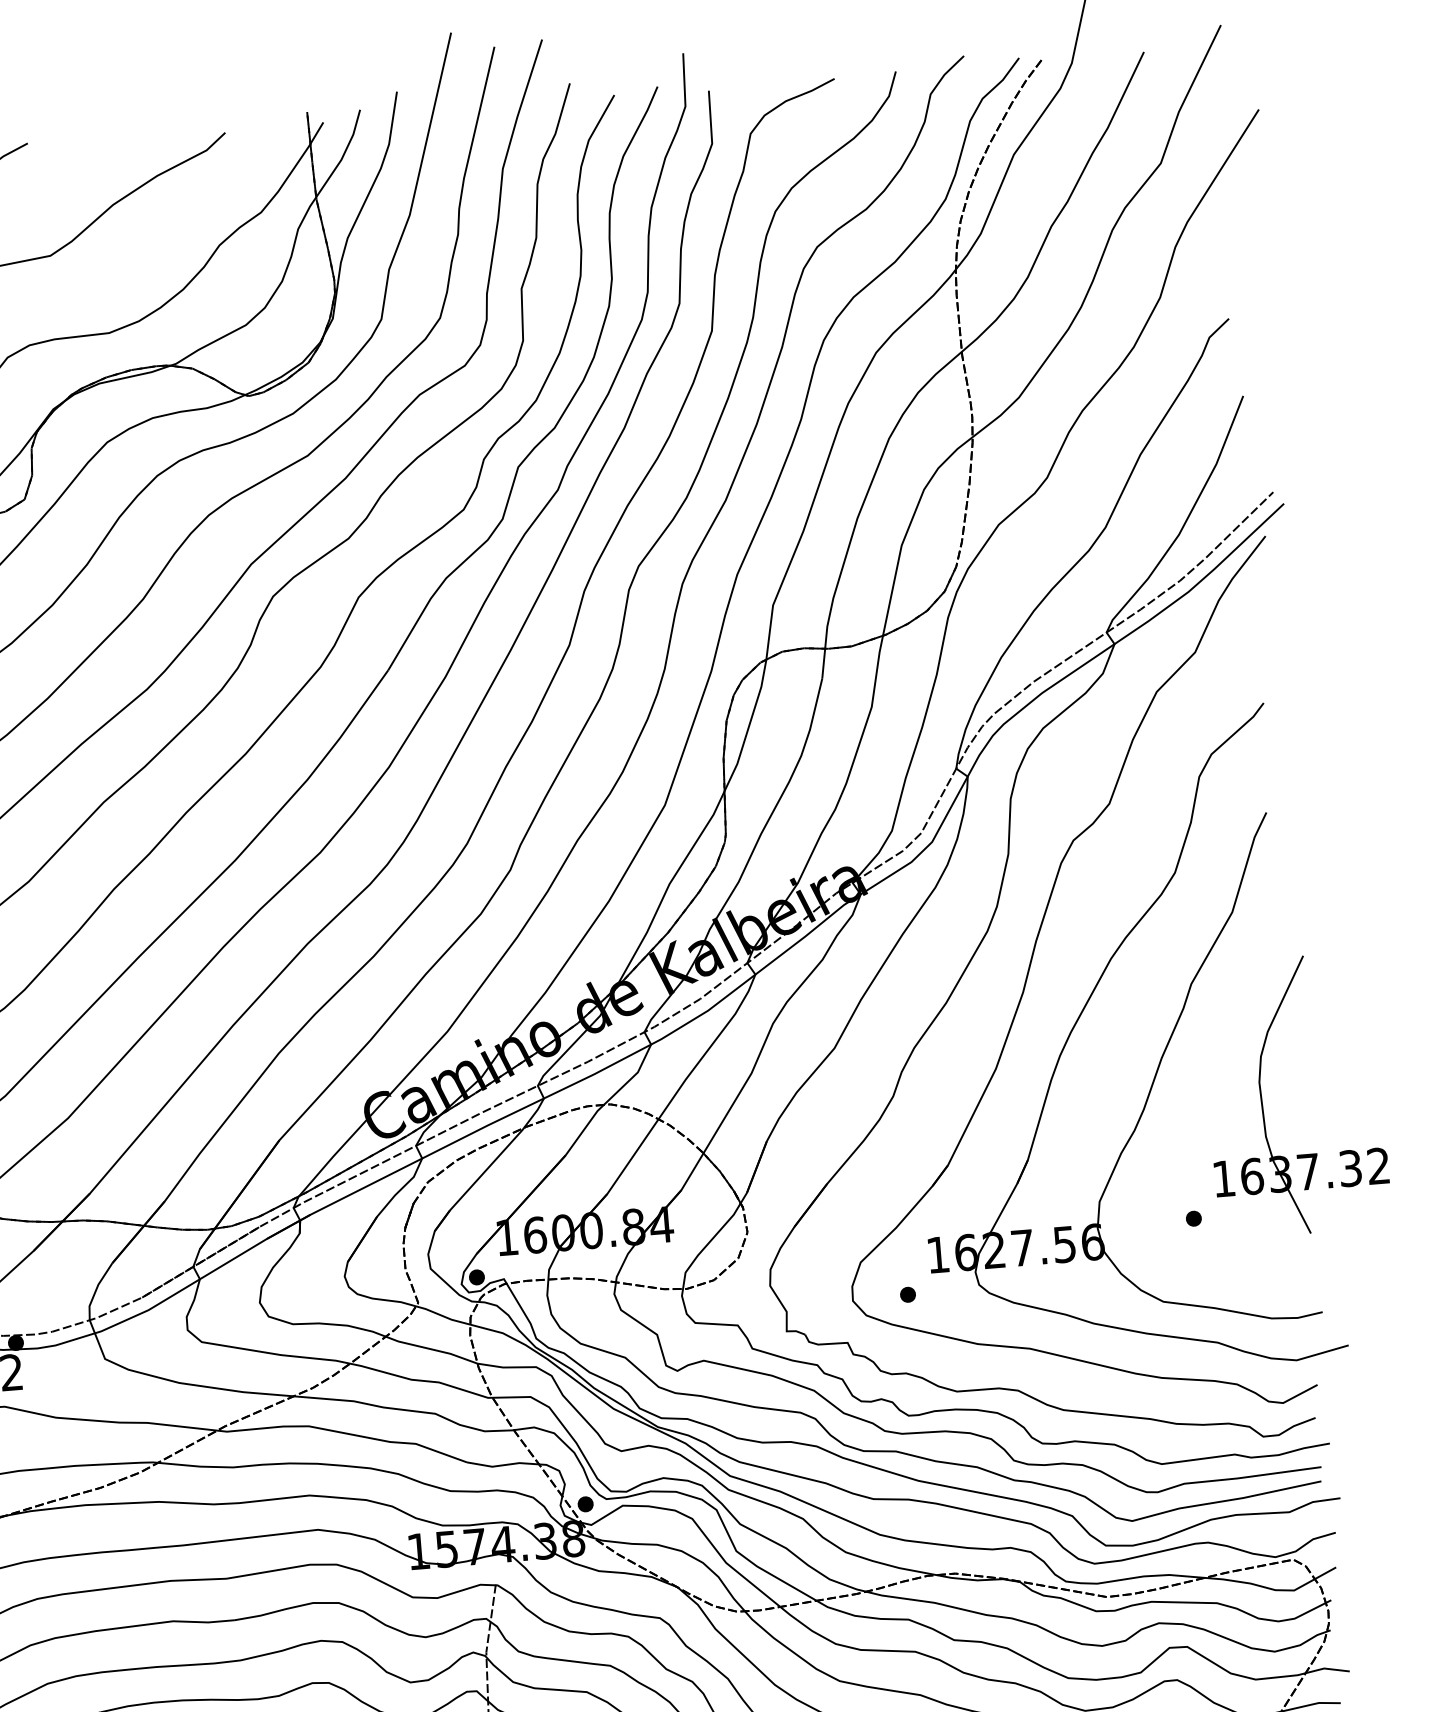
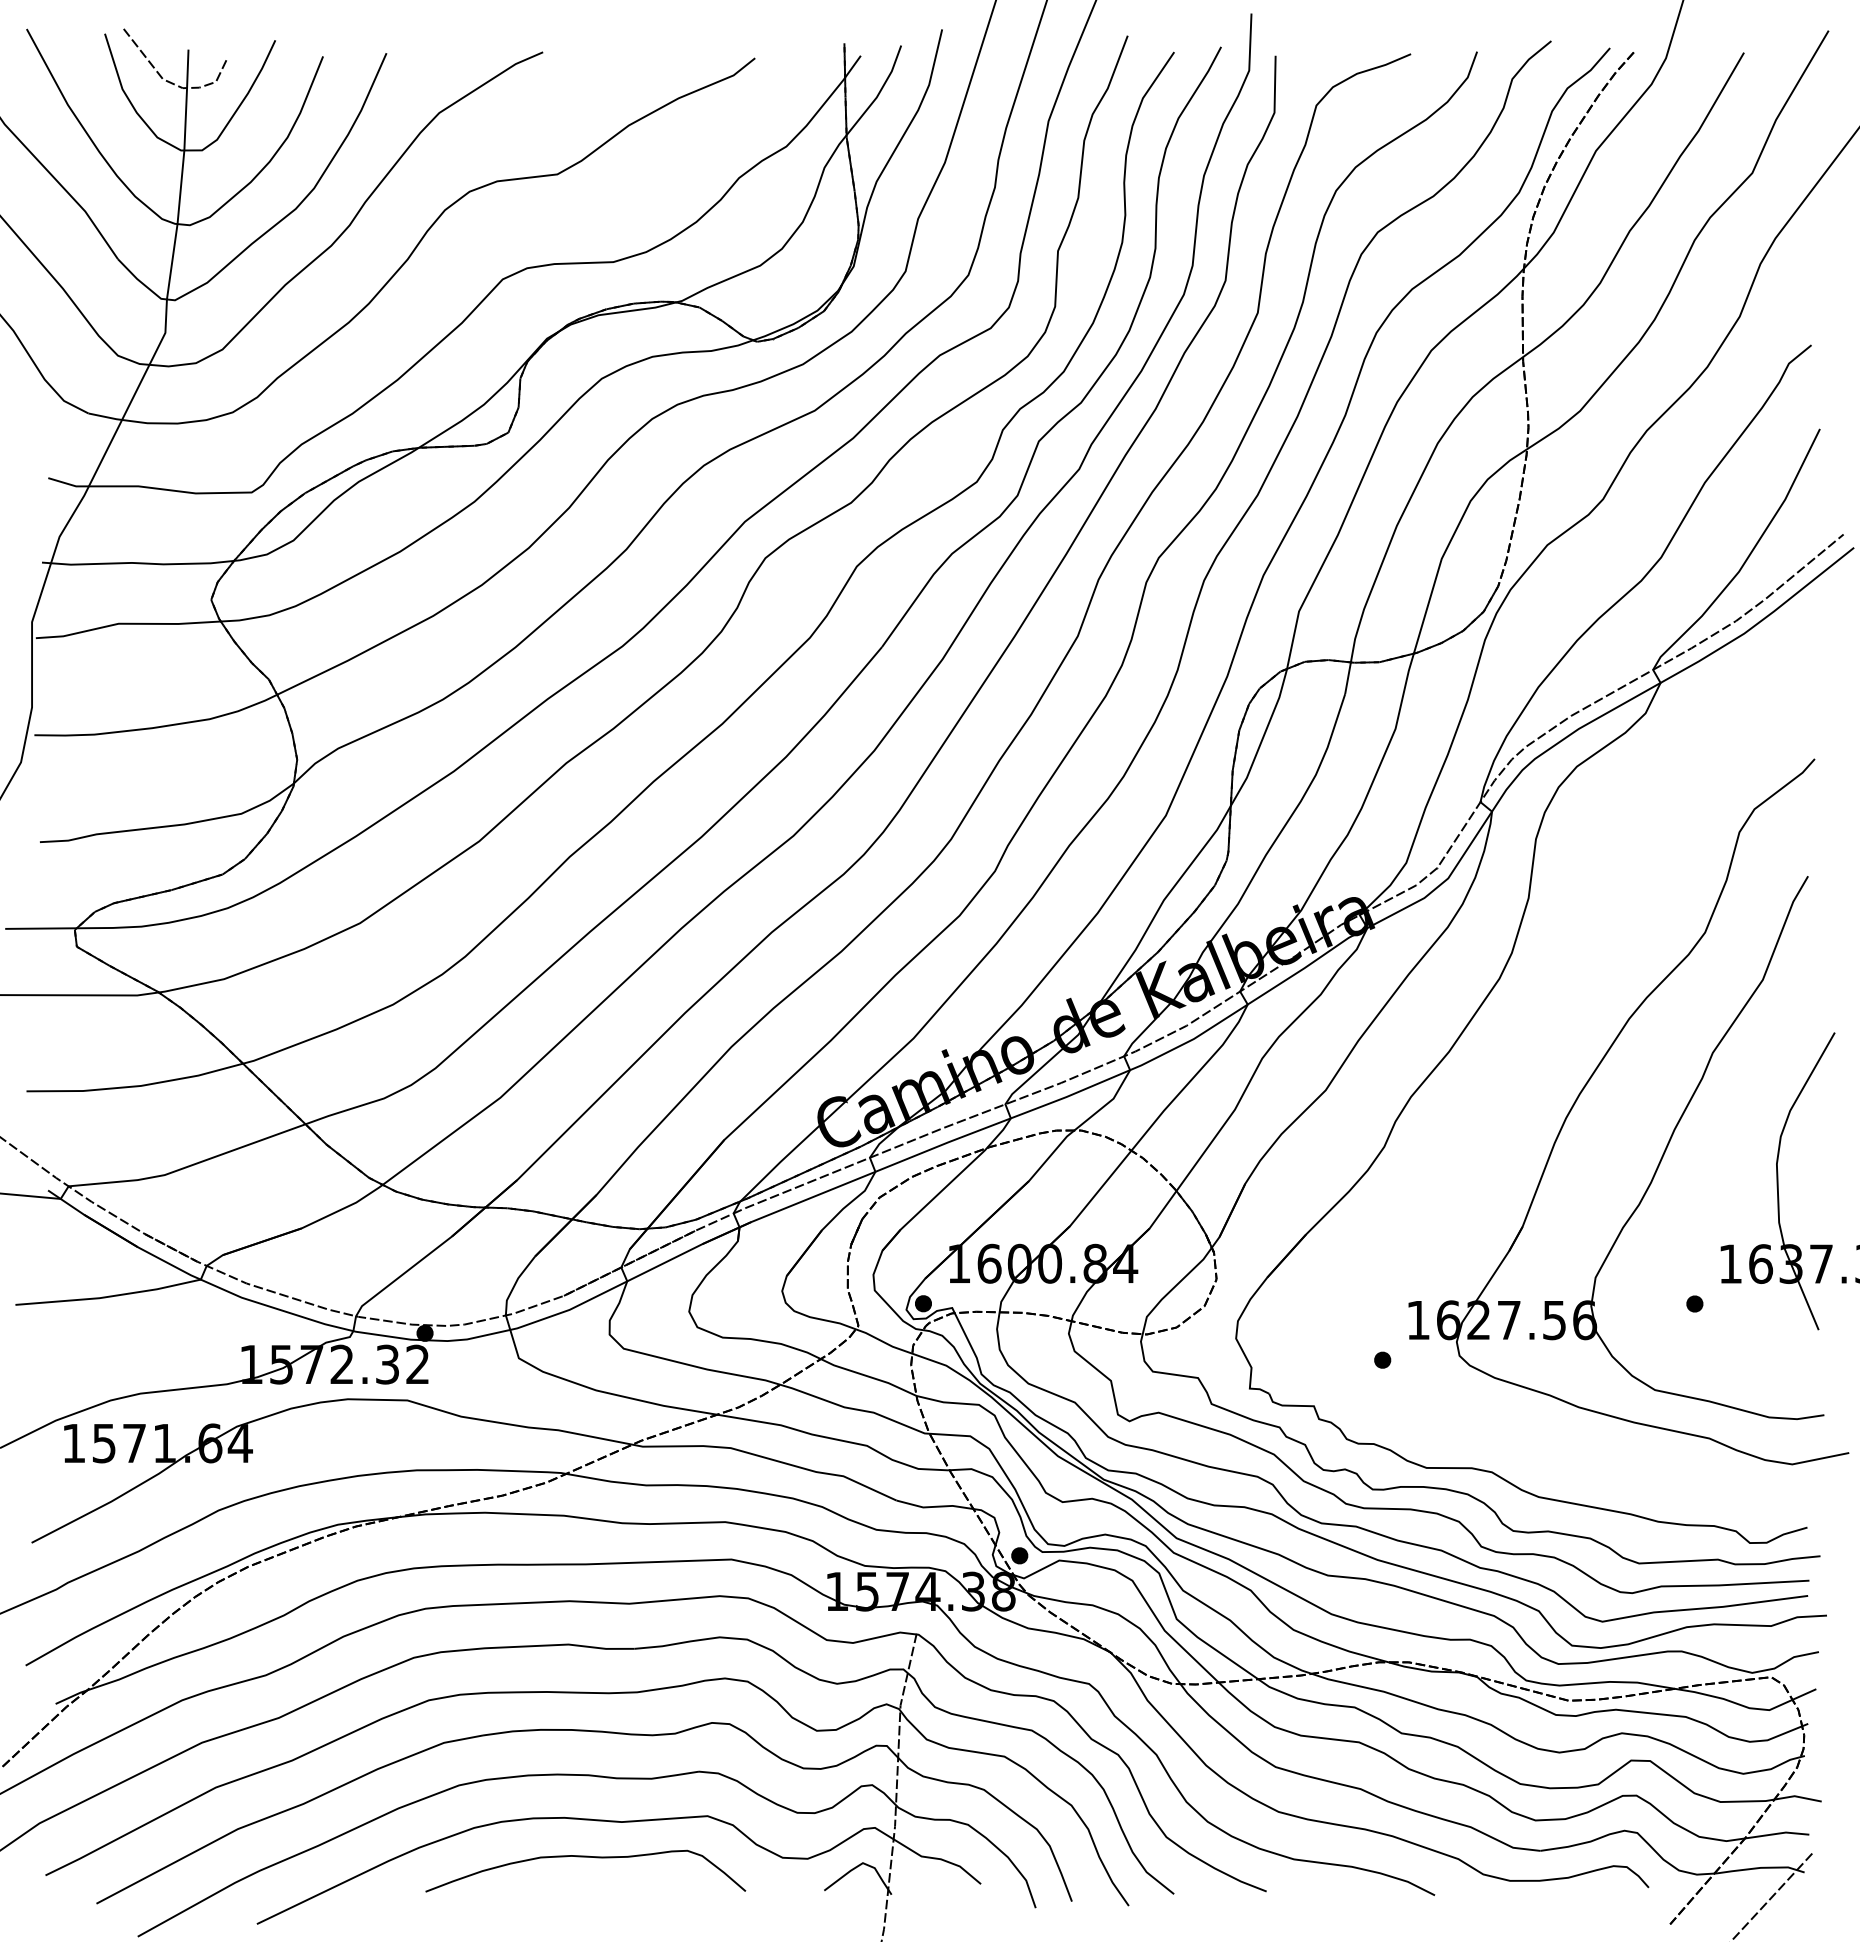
part: (1027, 978) -> (1538, 1032), removed

